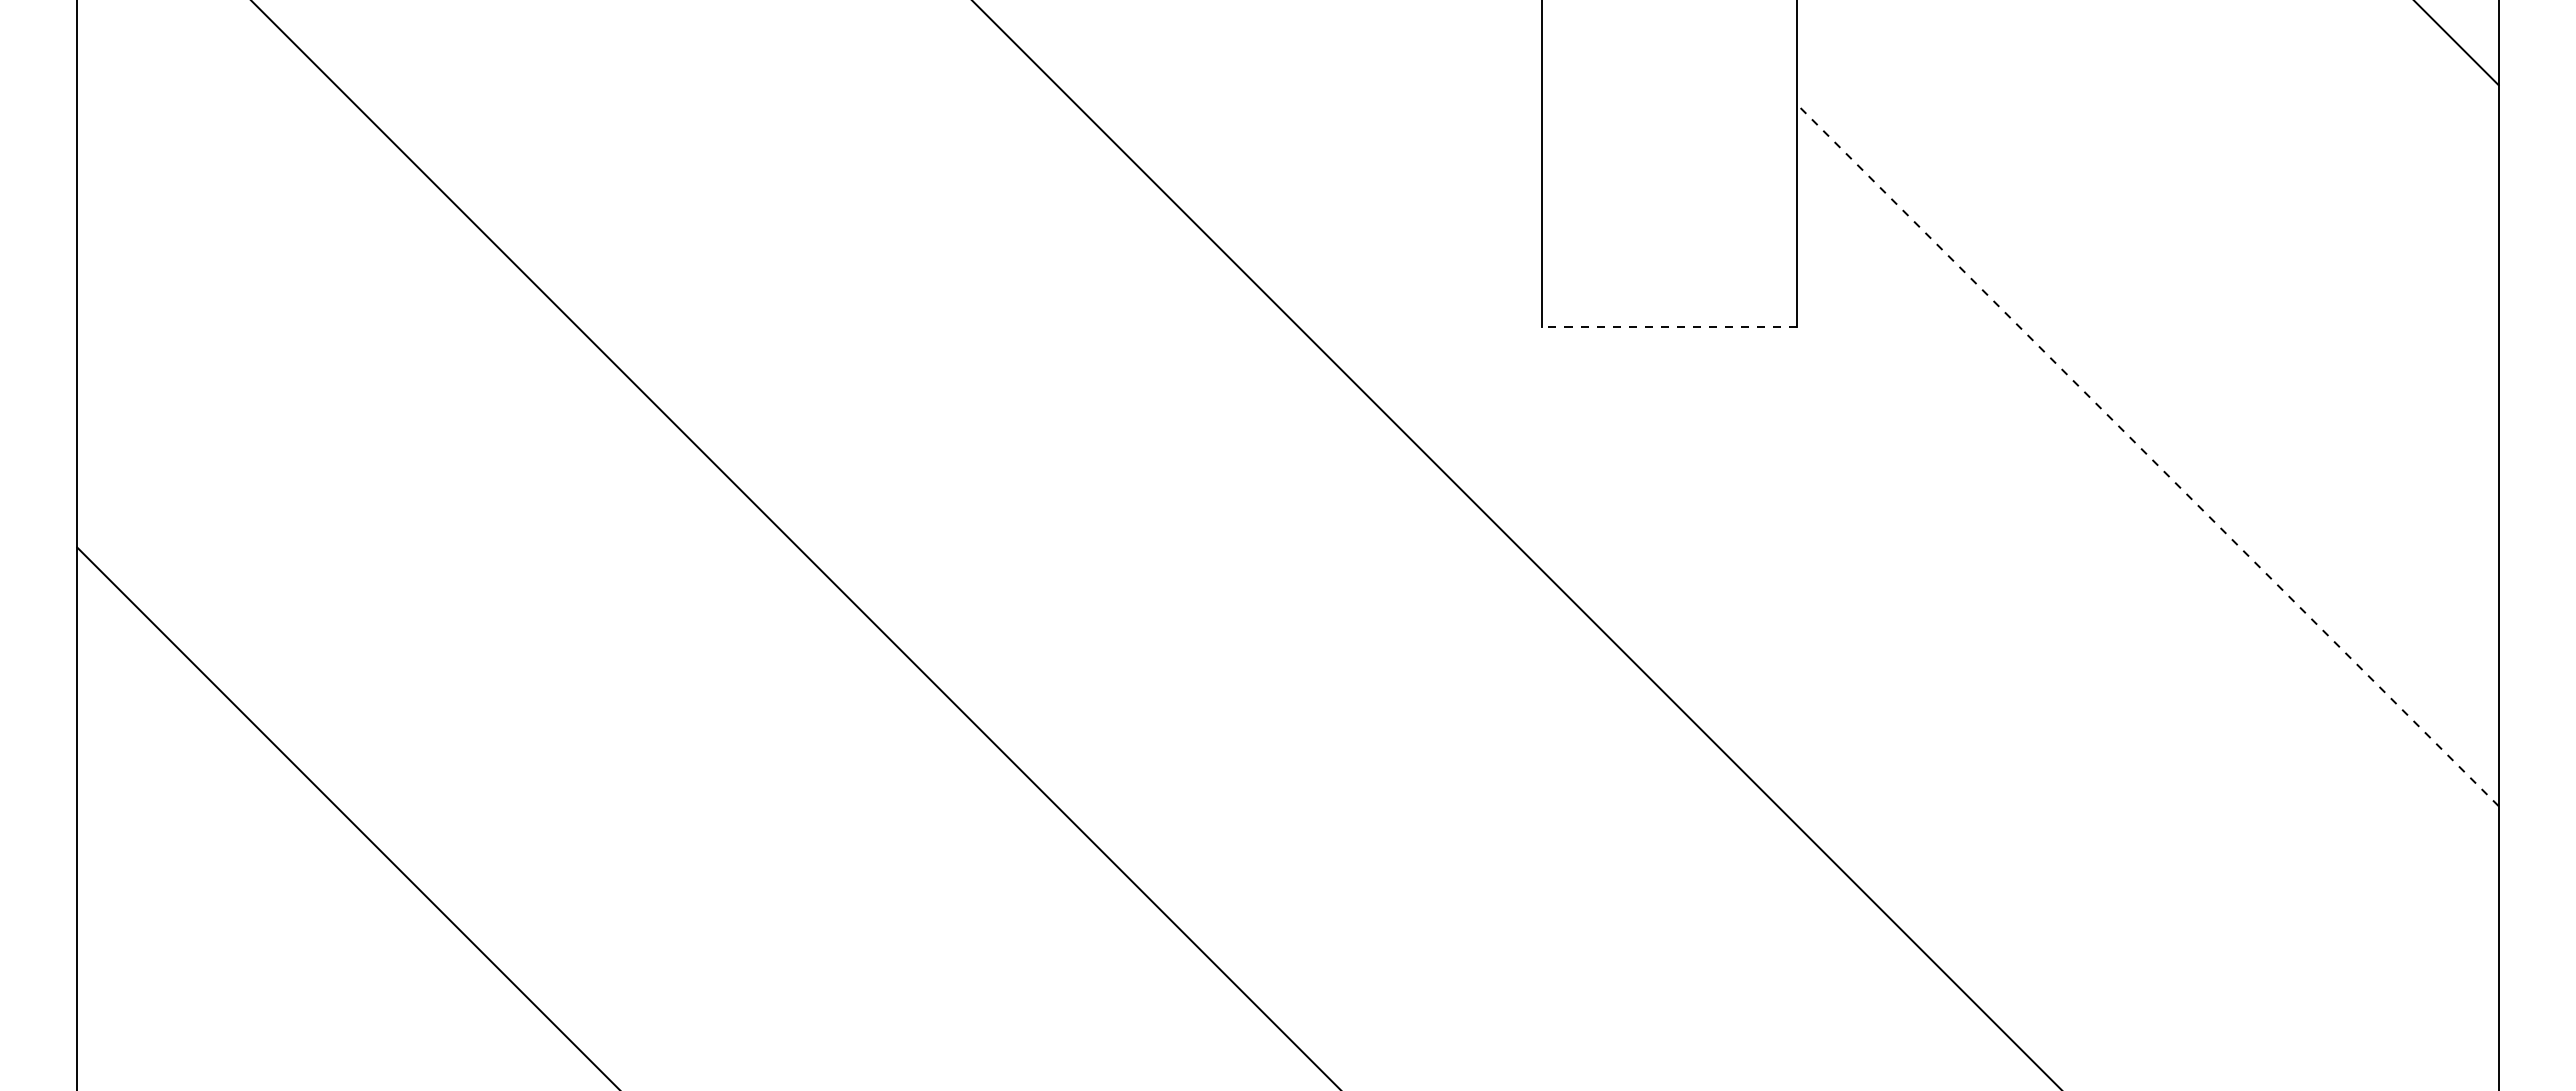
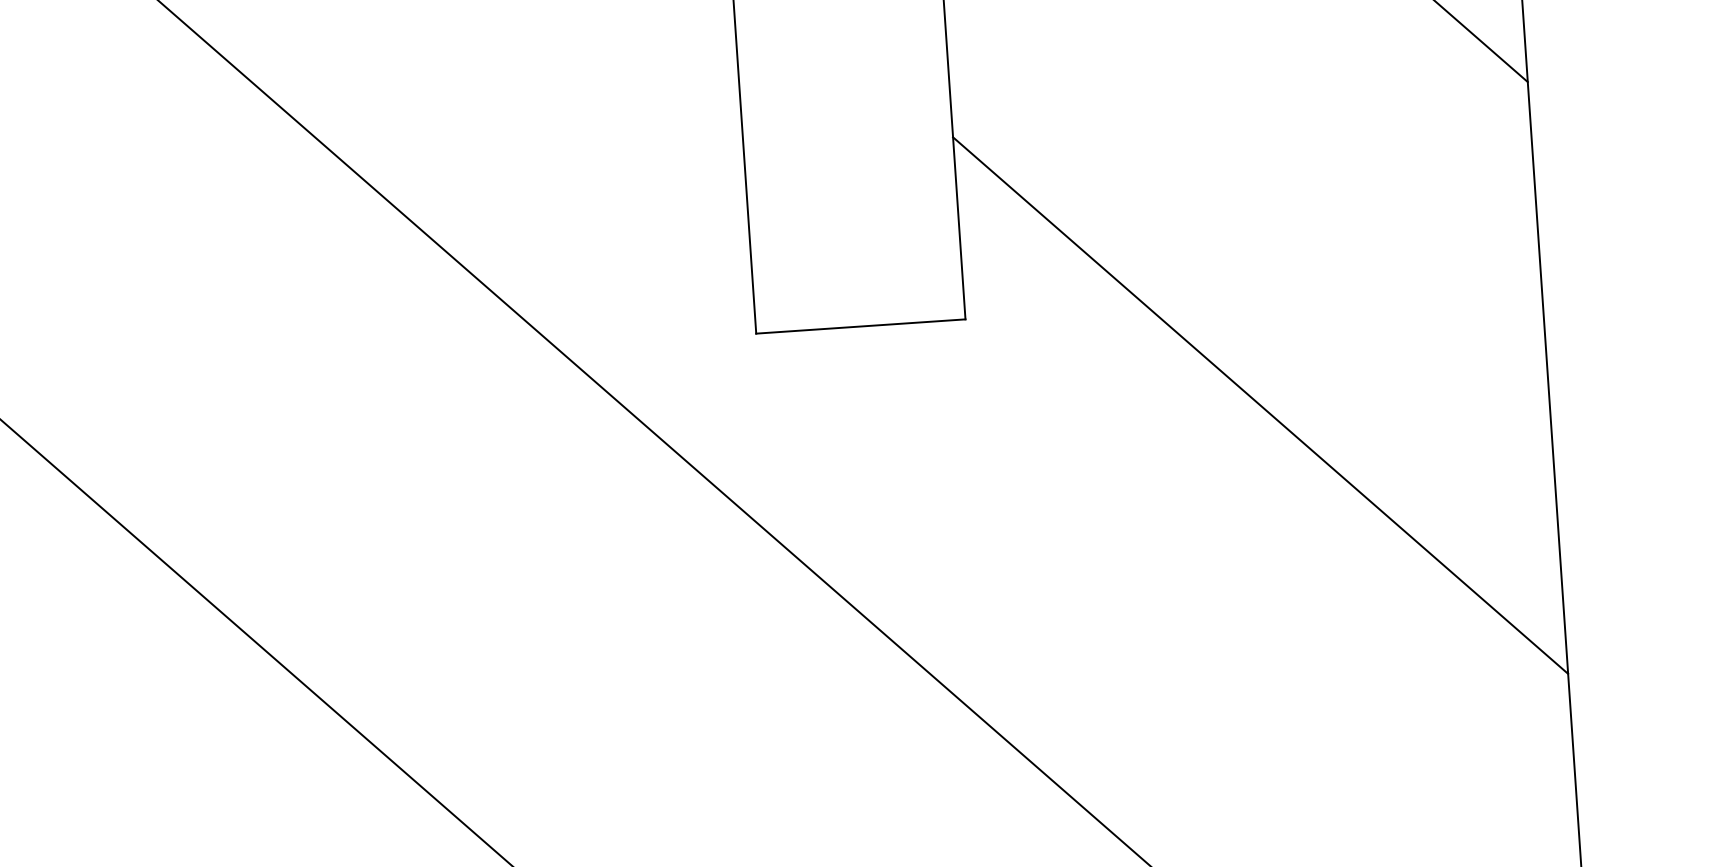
line: (1669, 326) -> (860, 326), dashed -> solid
line: (2147, 455) -> (1260, 405), dashed -> solid

